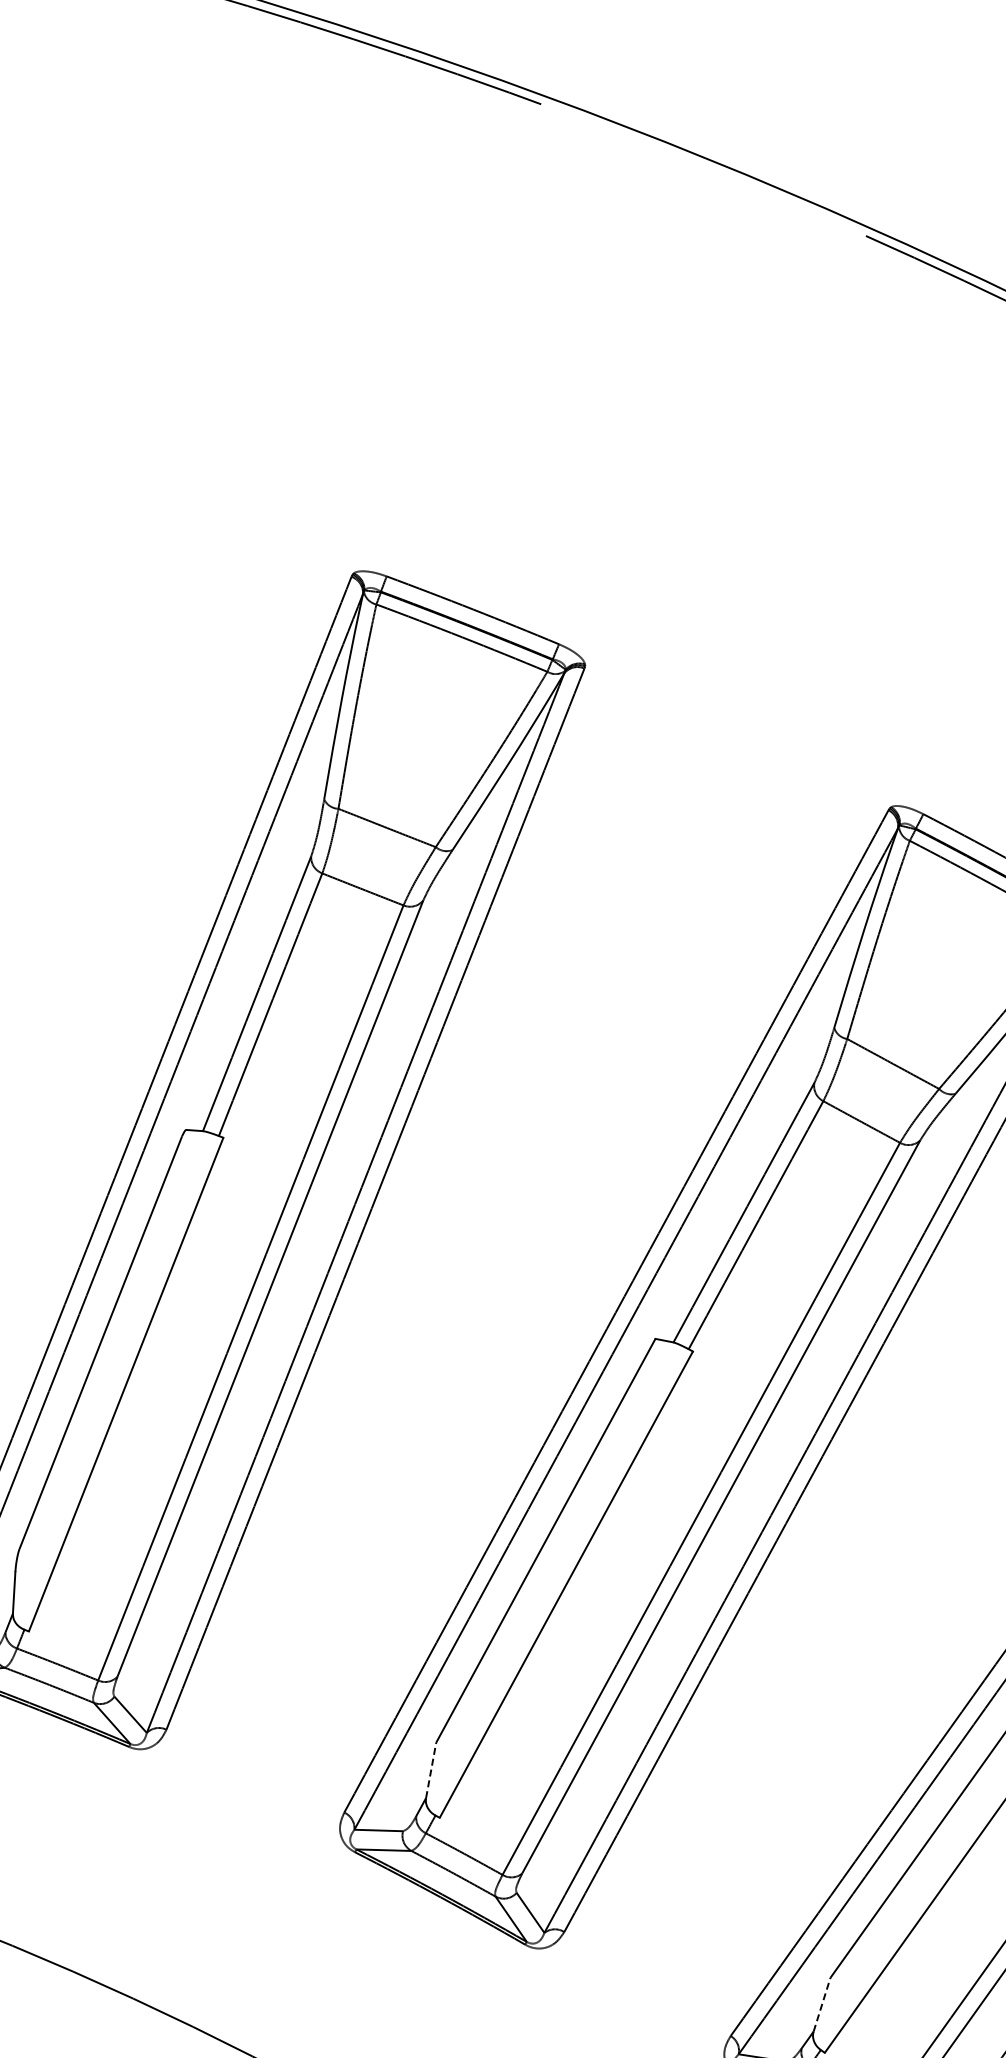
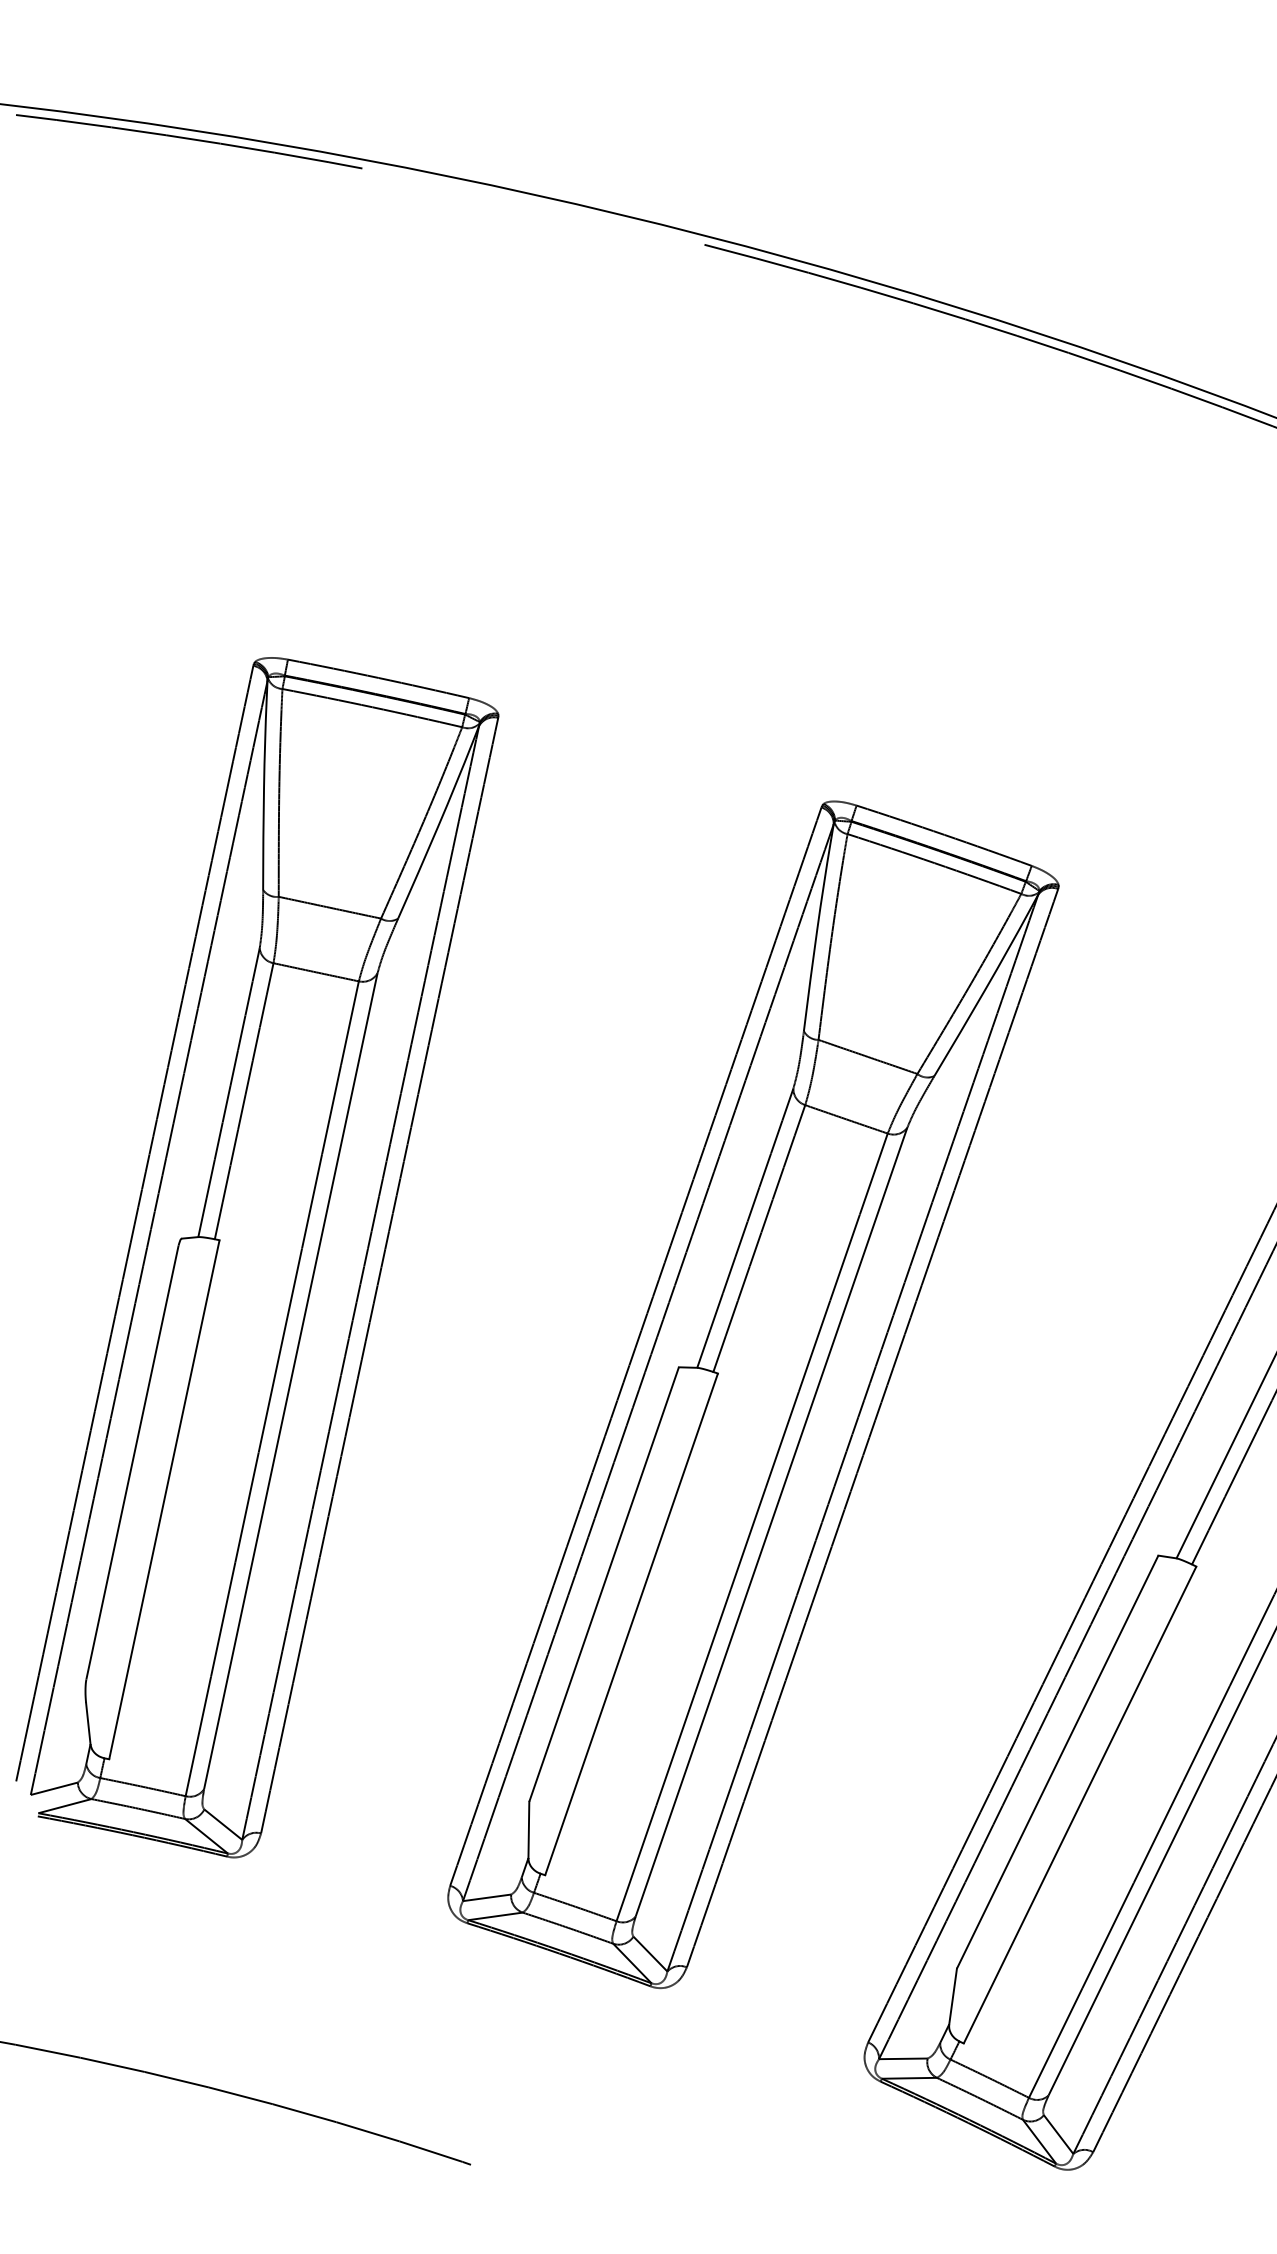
line: (430, 1769) -> (528, 1829), dashed -> solid
line: (822, 2004) -> (953, 1996), dashed -> solid

